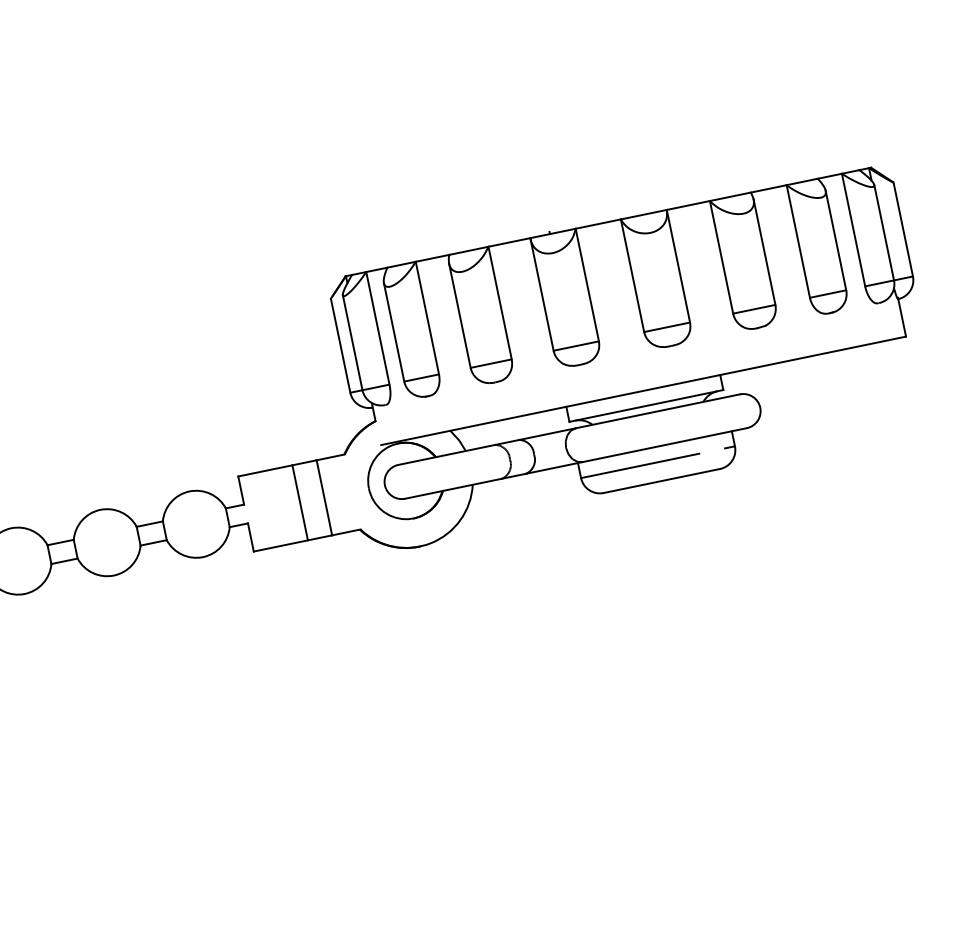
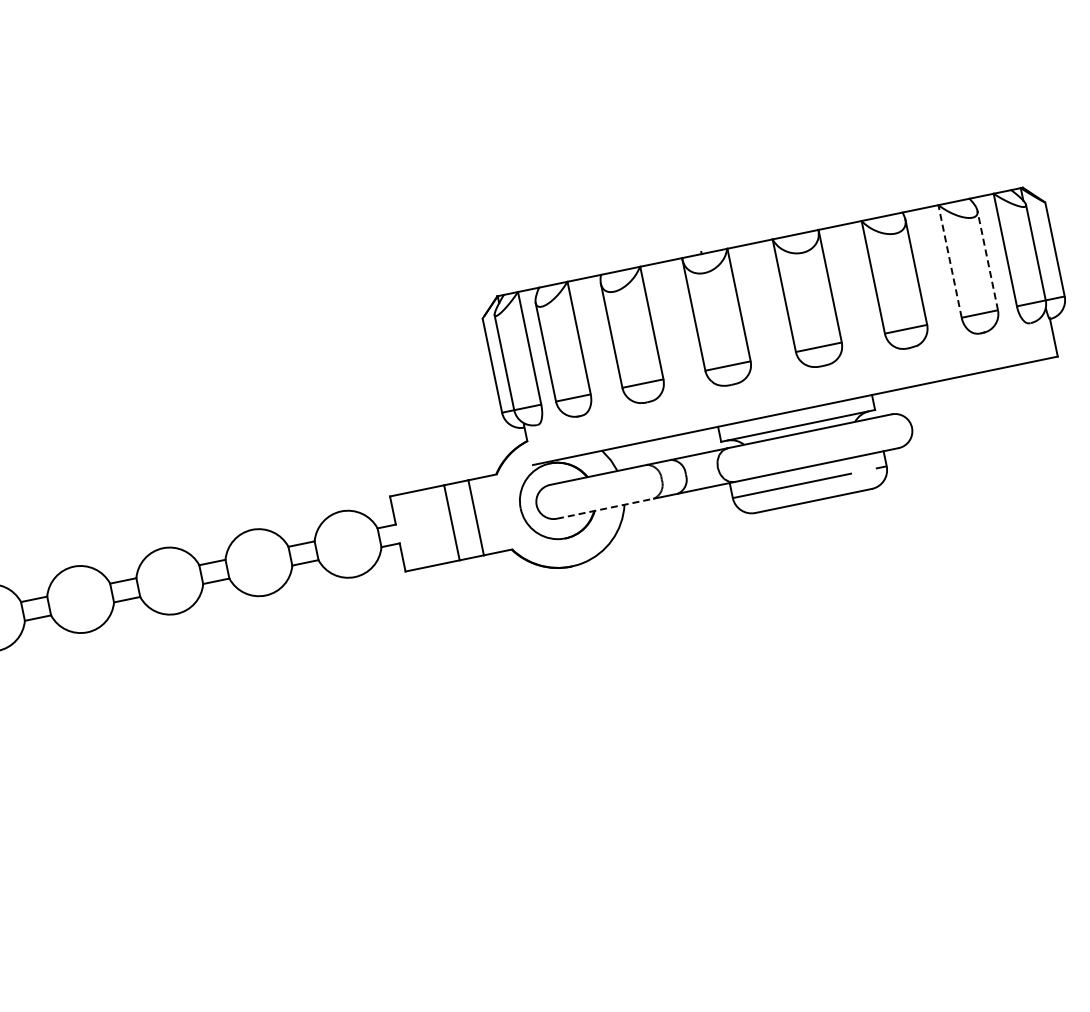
line: (797, 240) -> (949, 260), solid -> dashed
line: (835, 240) -> (987, 260), solid -> dashed
line: (454, 488) -> (606, 508), solid -> dashed

